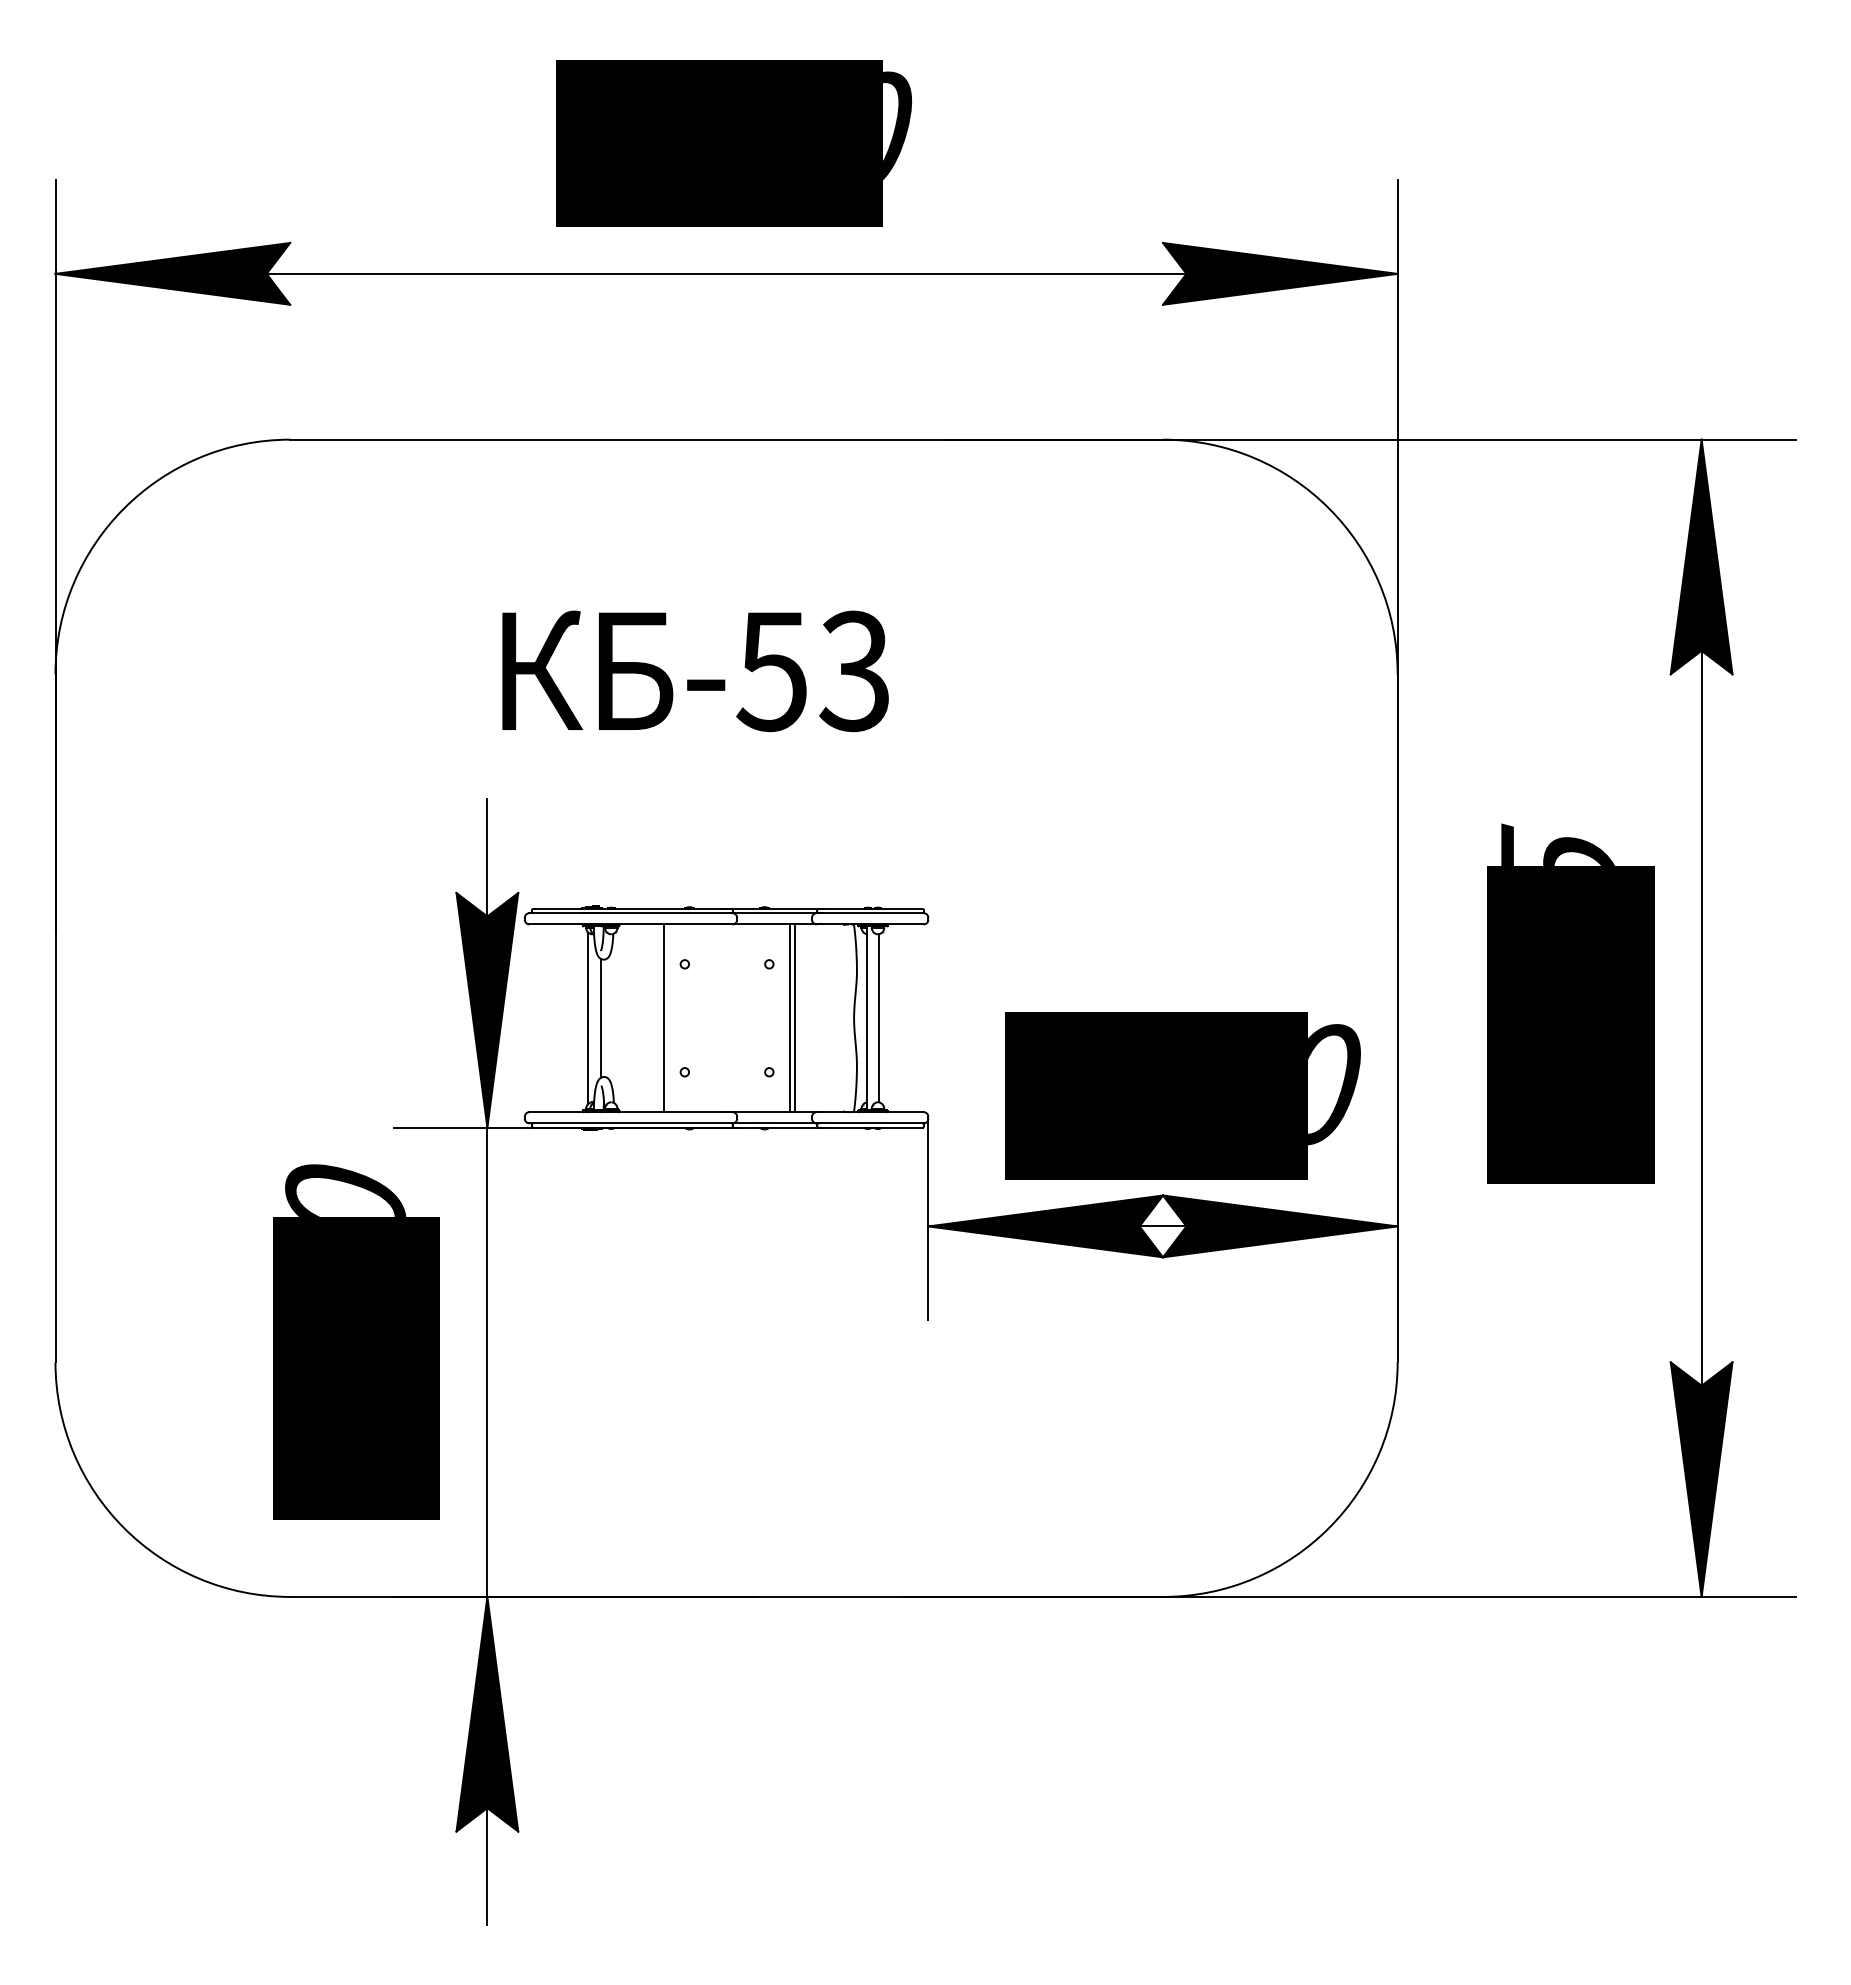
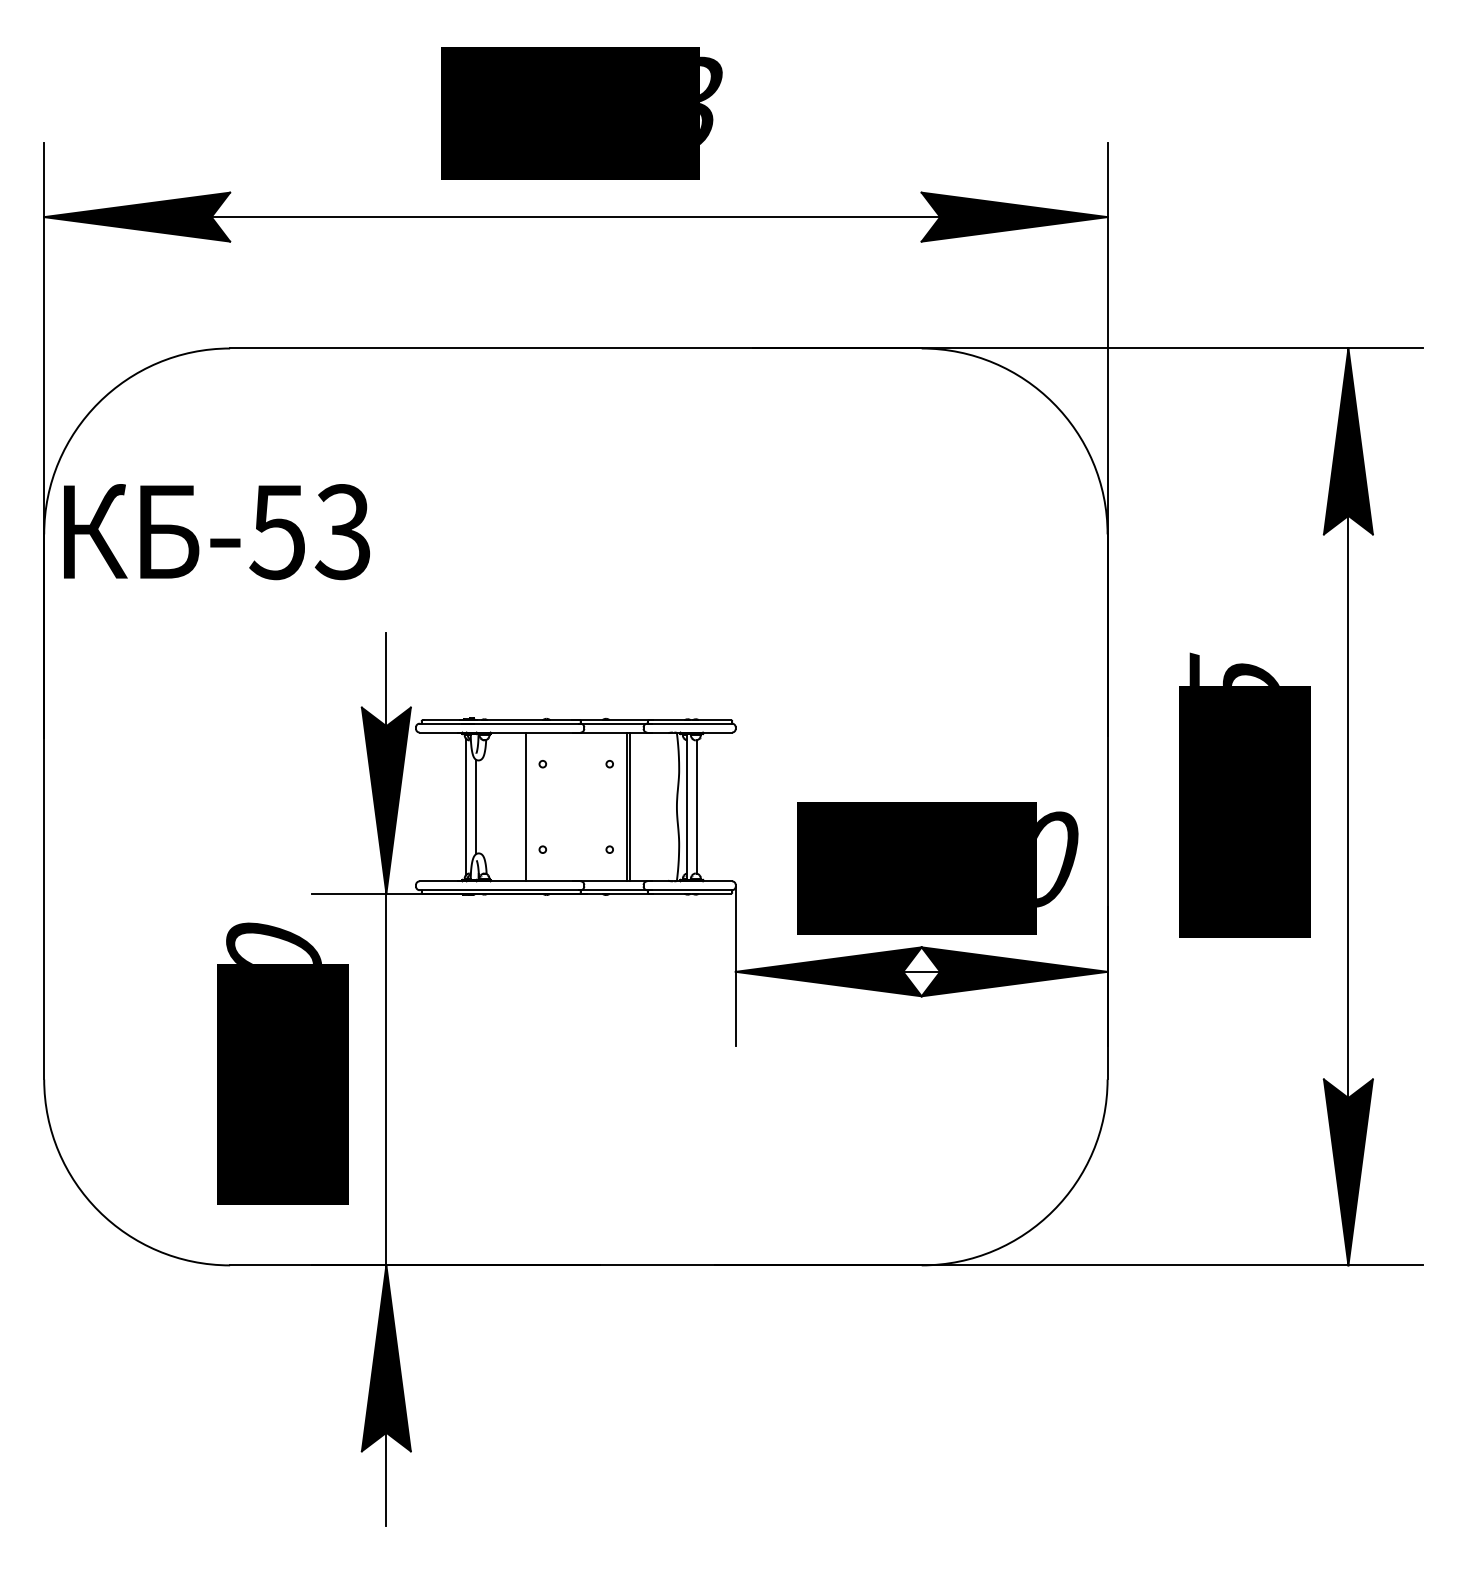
text: (897, 126) -> (711, 100), 2860 -> 2863
text: (695, 671) -> (216, 532), moved

